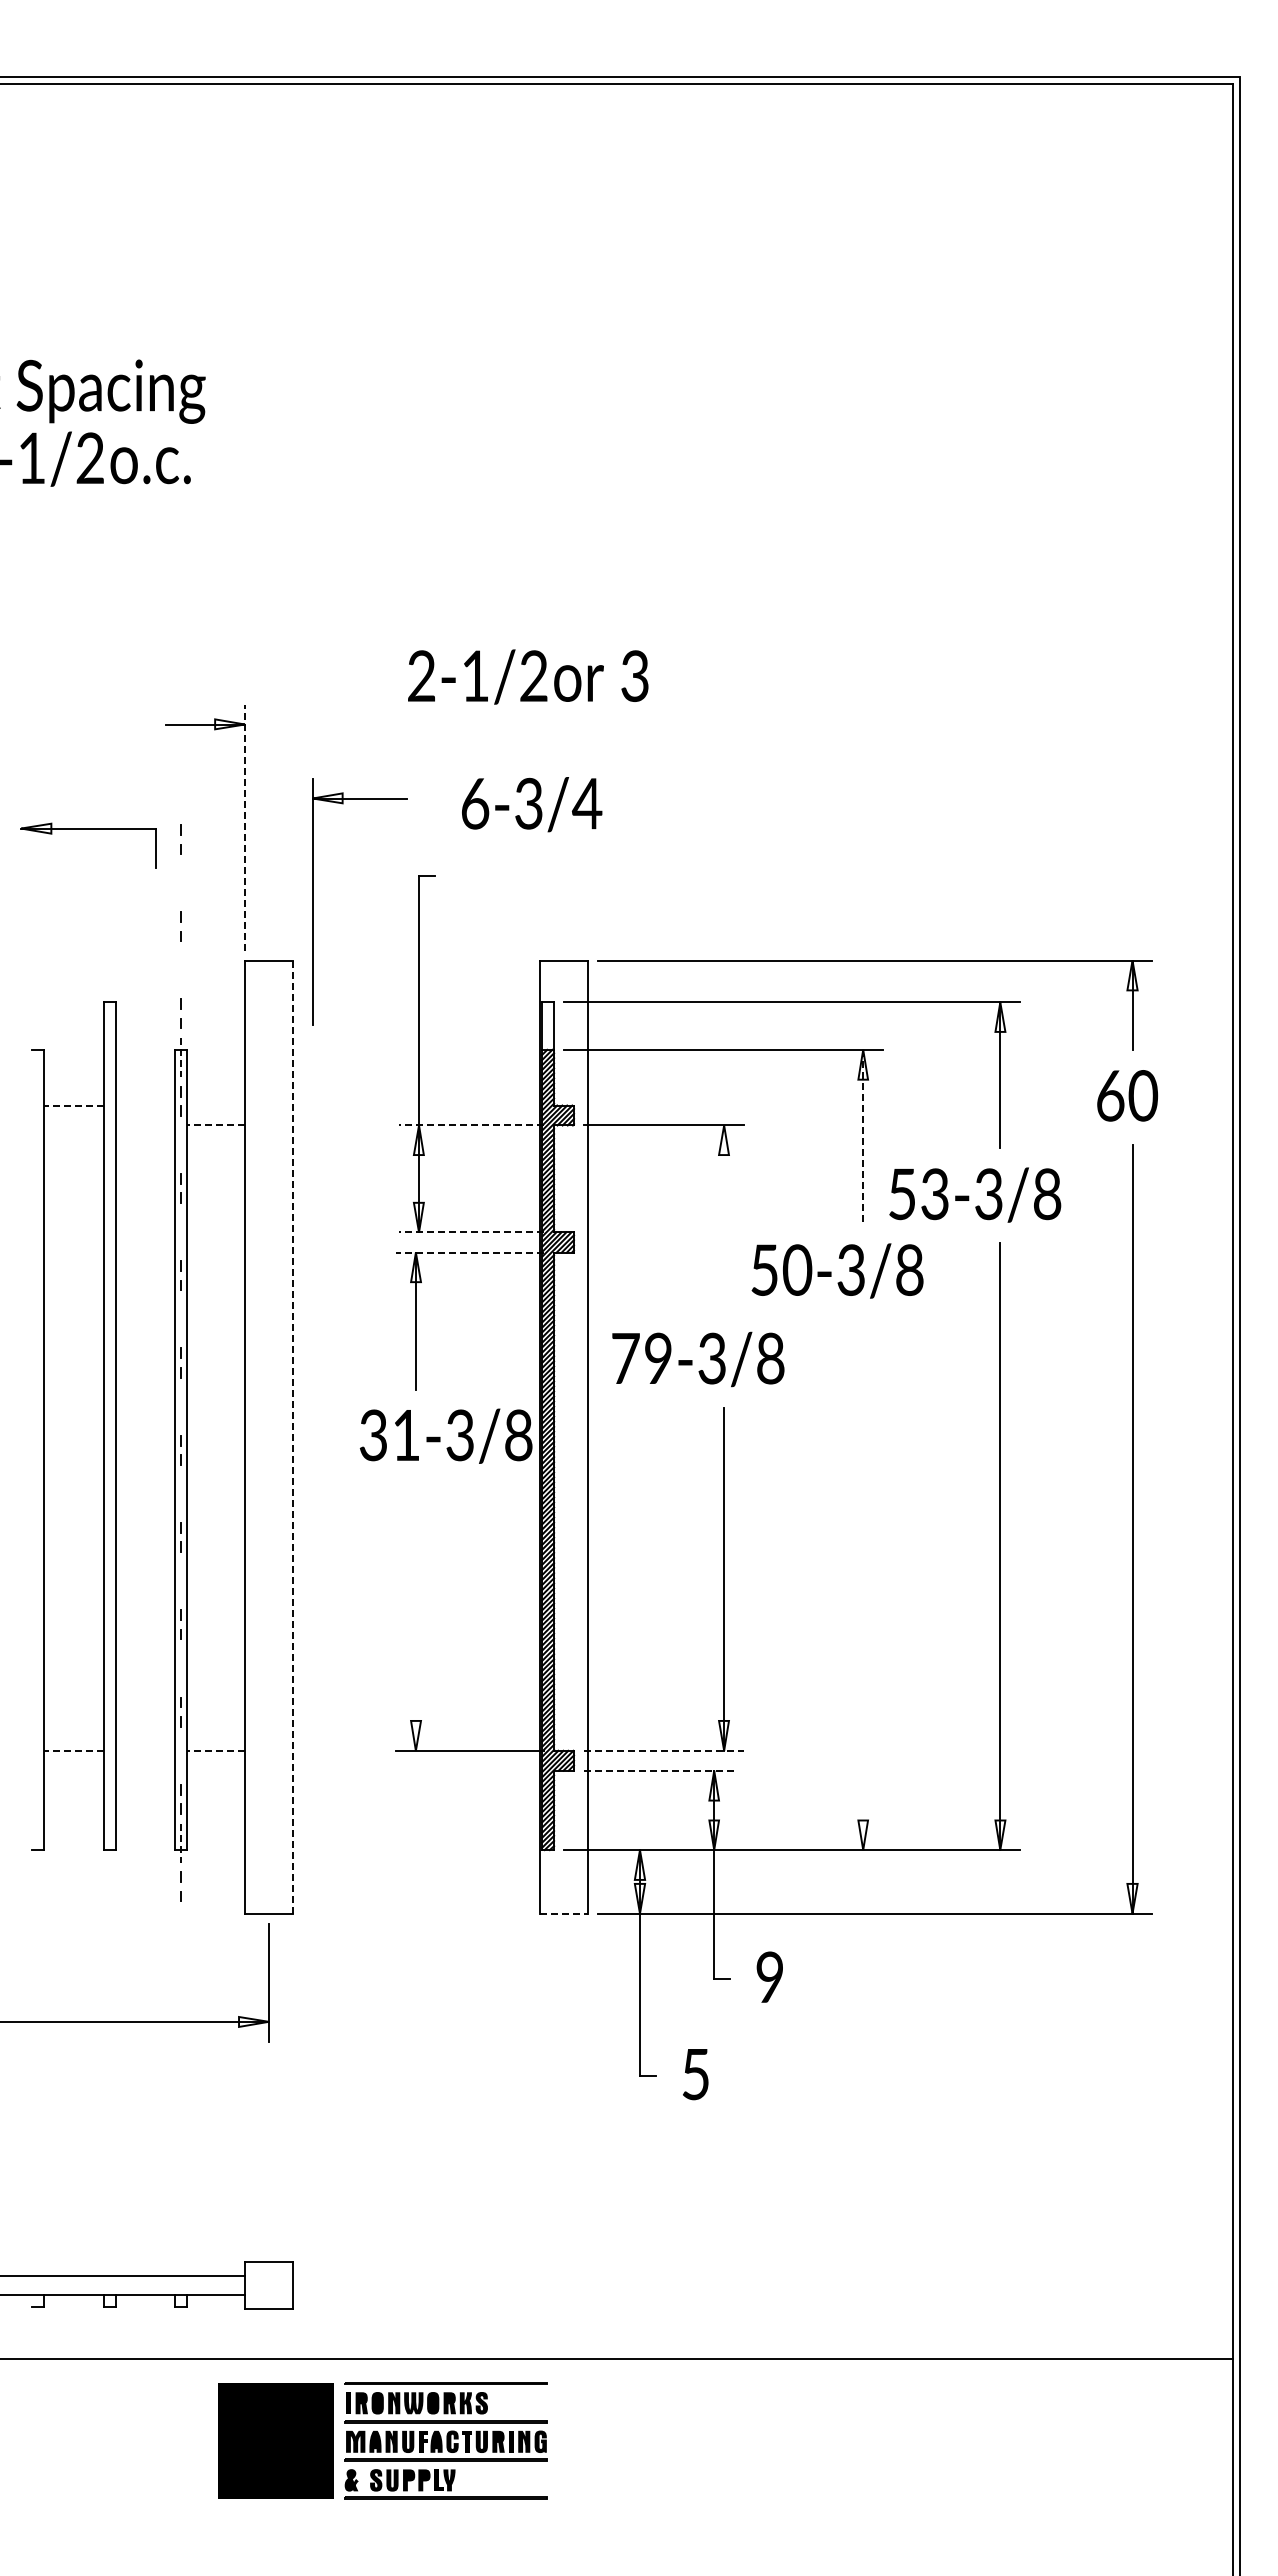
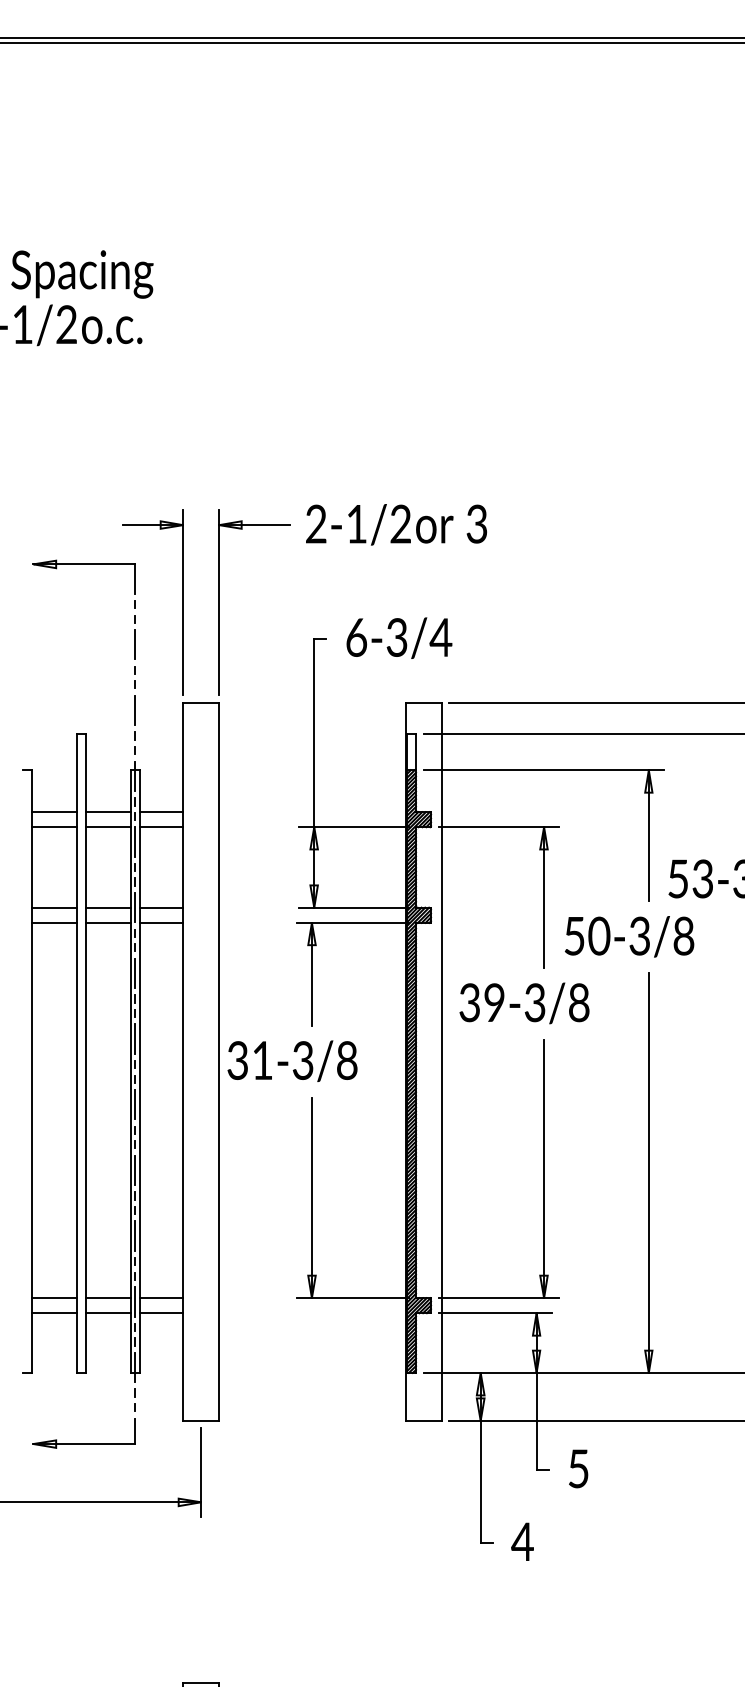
text: (528, 676) -> (396, 524), moved
text: (532, 804) -> (399, 638), moved
line: (245, 827) -> (183, 602), dashed -> solid
part: (88, 829) -> (84, 565), moved
line: (181, 882) -> (135, 644), added
part: (313, 901) -> (219, 602), moved
line: (181, 970) -> (135, 710), added
line: (181, 1058) -> (135, 776), dashed -> solid
line: (73, 1105) -> (54, 812), dashed -> solid
line: (145, 1105) -> (108, 812), added
line: (216, 1105) -> (161, 812), added
line: (73, 1125) -> (54, 827), added
line: (145, 1125) -> (108, 827), added
line: (216, 1125) -> (161, 827), dashed -> solid
line: (471, 1125) -> (353, 827), dashed -> solid
line: (863, 1137) -> (649, 836), dashed -> solid
line: (181, 1144) -> (135, 841), added
line: (724, 1218) -> (544, 897), added
line: (181, 1231) -> (135, 907), added
line: (73, 1232) -> (54, 907), added
line: (145, 1232) -> (108, 907), added
line: (216, 1232) -> (161, 907), added
line: (471, 1232) -> (353, 907), dashed -> solid
line: (73, 1252) -> (54, 922), added
line: (145, 1252) -> (108, 922), added
line: (216, 1252) -> (161, 922), added
line: (469, 1252) -> (352, 922), dashed -> solid
line: (181, 1319) -> (135, 973), added
text: (625, 1358) -> (469, 1002), 79-3/8 -> 39-3/8
line: (181, 1406) -> (135, 1038), added
text: (445, 1435) -> (292, 1060), moved
line: (292, 1437) -> (218, 1062), dashed -> solid
line: (181, 1493) -> (135, 1104), added
line: (181, 1580) -> (135, 1169), added
line: (863, 1584) -> (649, 1172), added
line: (415, 1617) -> (311, 1197), added
line: (181, 1668) -> (135, 1236), added
line: (73, 1750) -> (54, 1297), dashed -> solid
line: (145, 1750) -> (108, 1297), added
line: (216, 1750) -> (161, 1297), dashed -> solid
line: (664, 1750) -> (499, 1297), dashed -> solid
line: (181, 1755) -> (135, 1301), added
line: (73, 1770) -> (54, 1312), added
line: (145, 1770) -> (108, 1312), added
line: (216, 1770) -> (161, 1312), added
line: (659, 1770) -> (495, 1312), dashed -> solid
line: (181, 1843) -> (135, 1367), dashed -> solid
line: (564, 1913) -> (423, 1420), dashed -> solid
part: (113, 1943) -> (84, 1443), added
text: (769, 1977) -> (578, 1468), 9 -> 5
text: (695, 2074) -> (522, 1541), 5 -> 4

